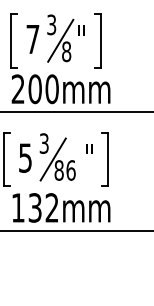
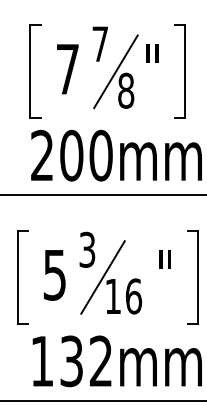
text: (51, 24) -> (99, 43), 3 -> 7
text: (58, 170) -> (112, 296), 86 -> 16

